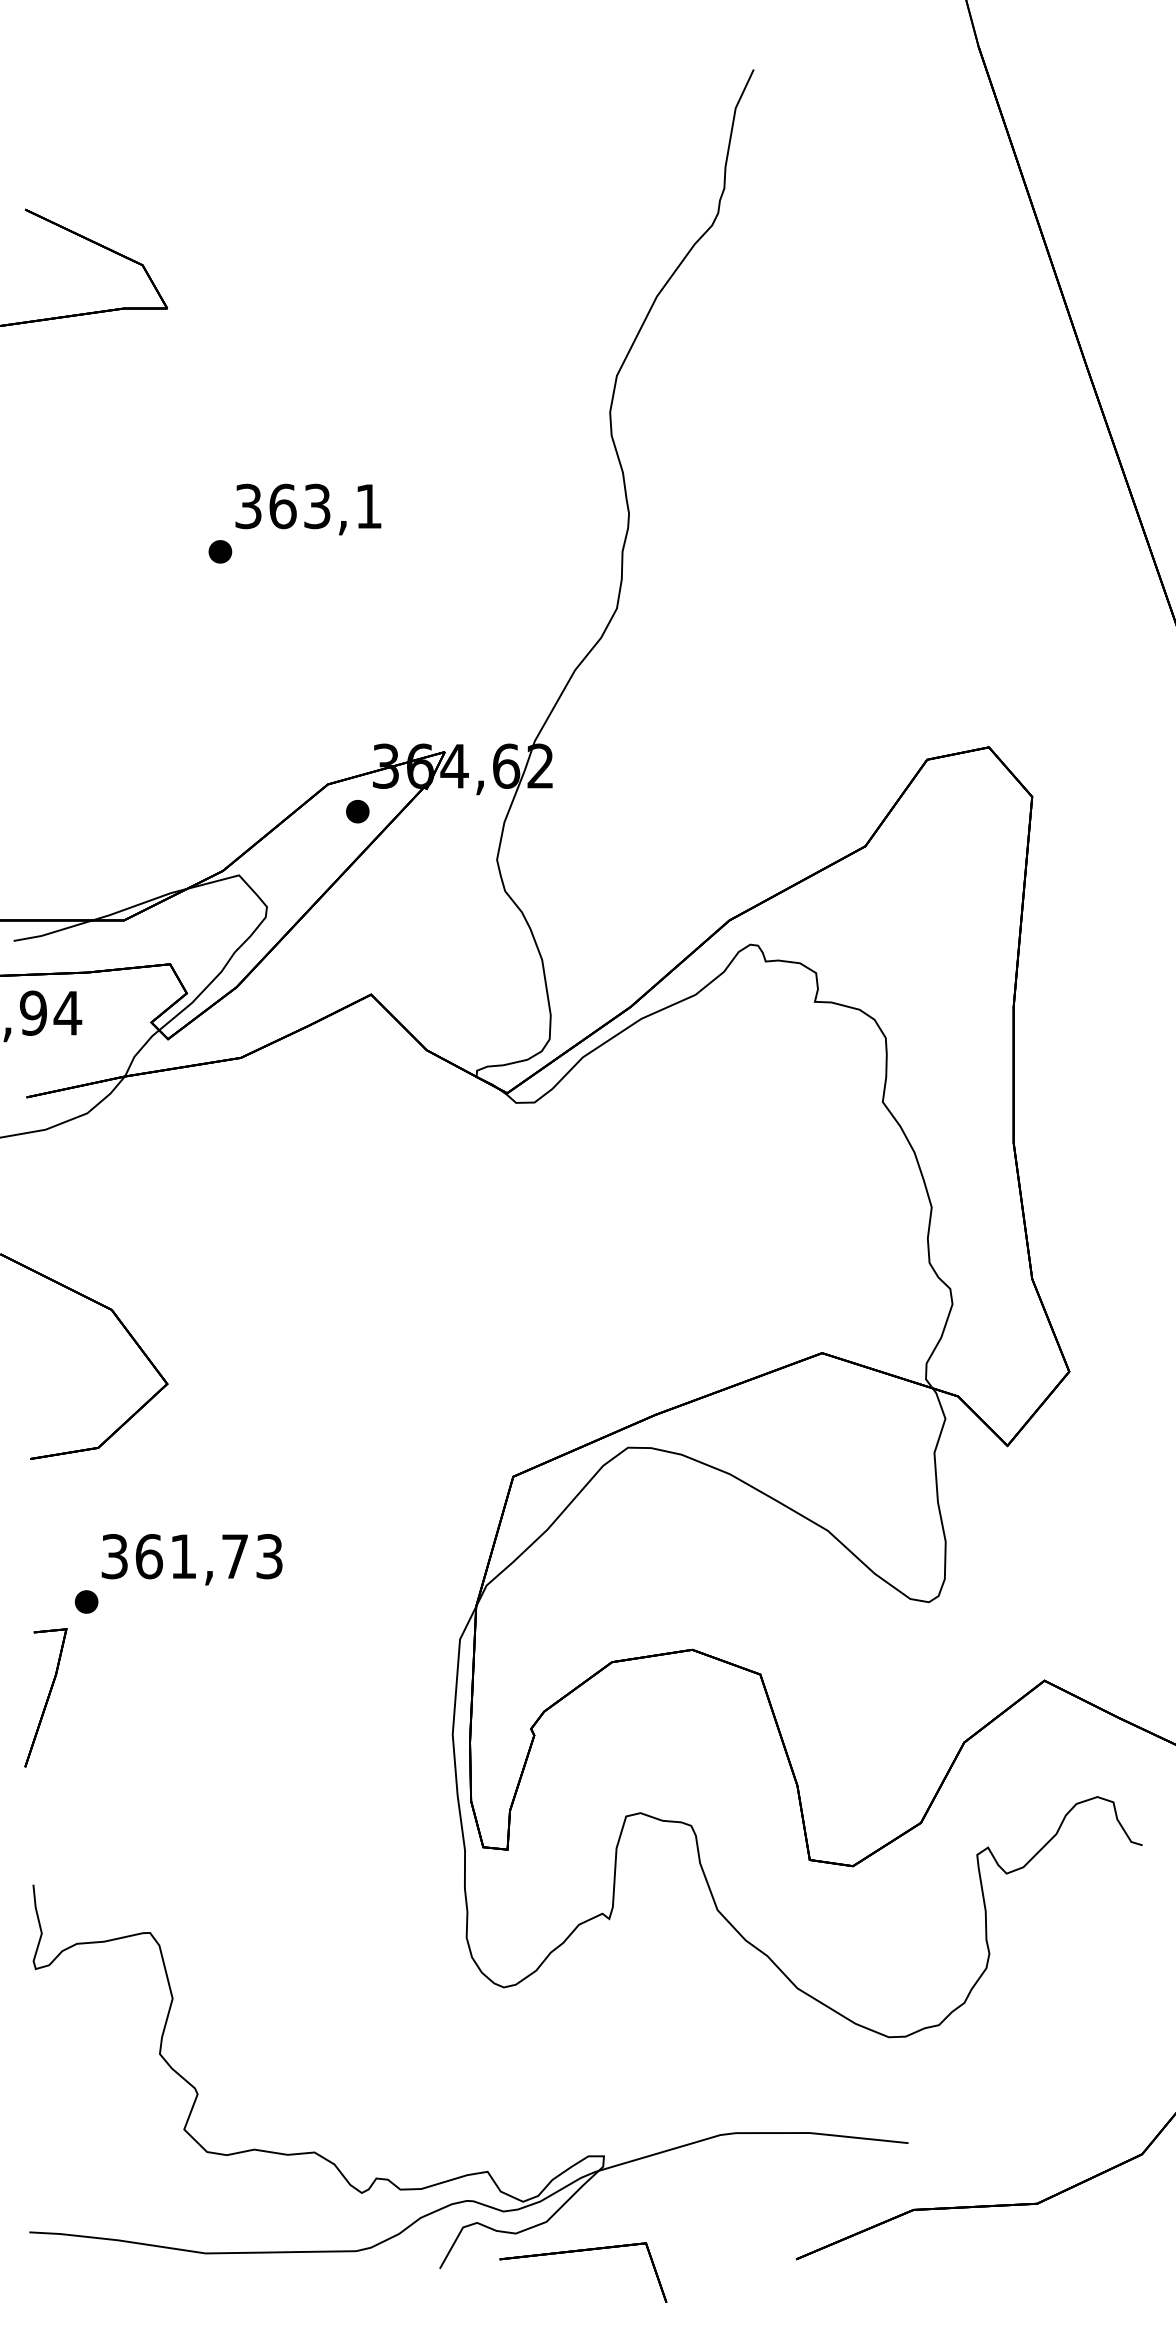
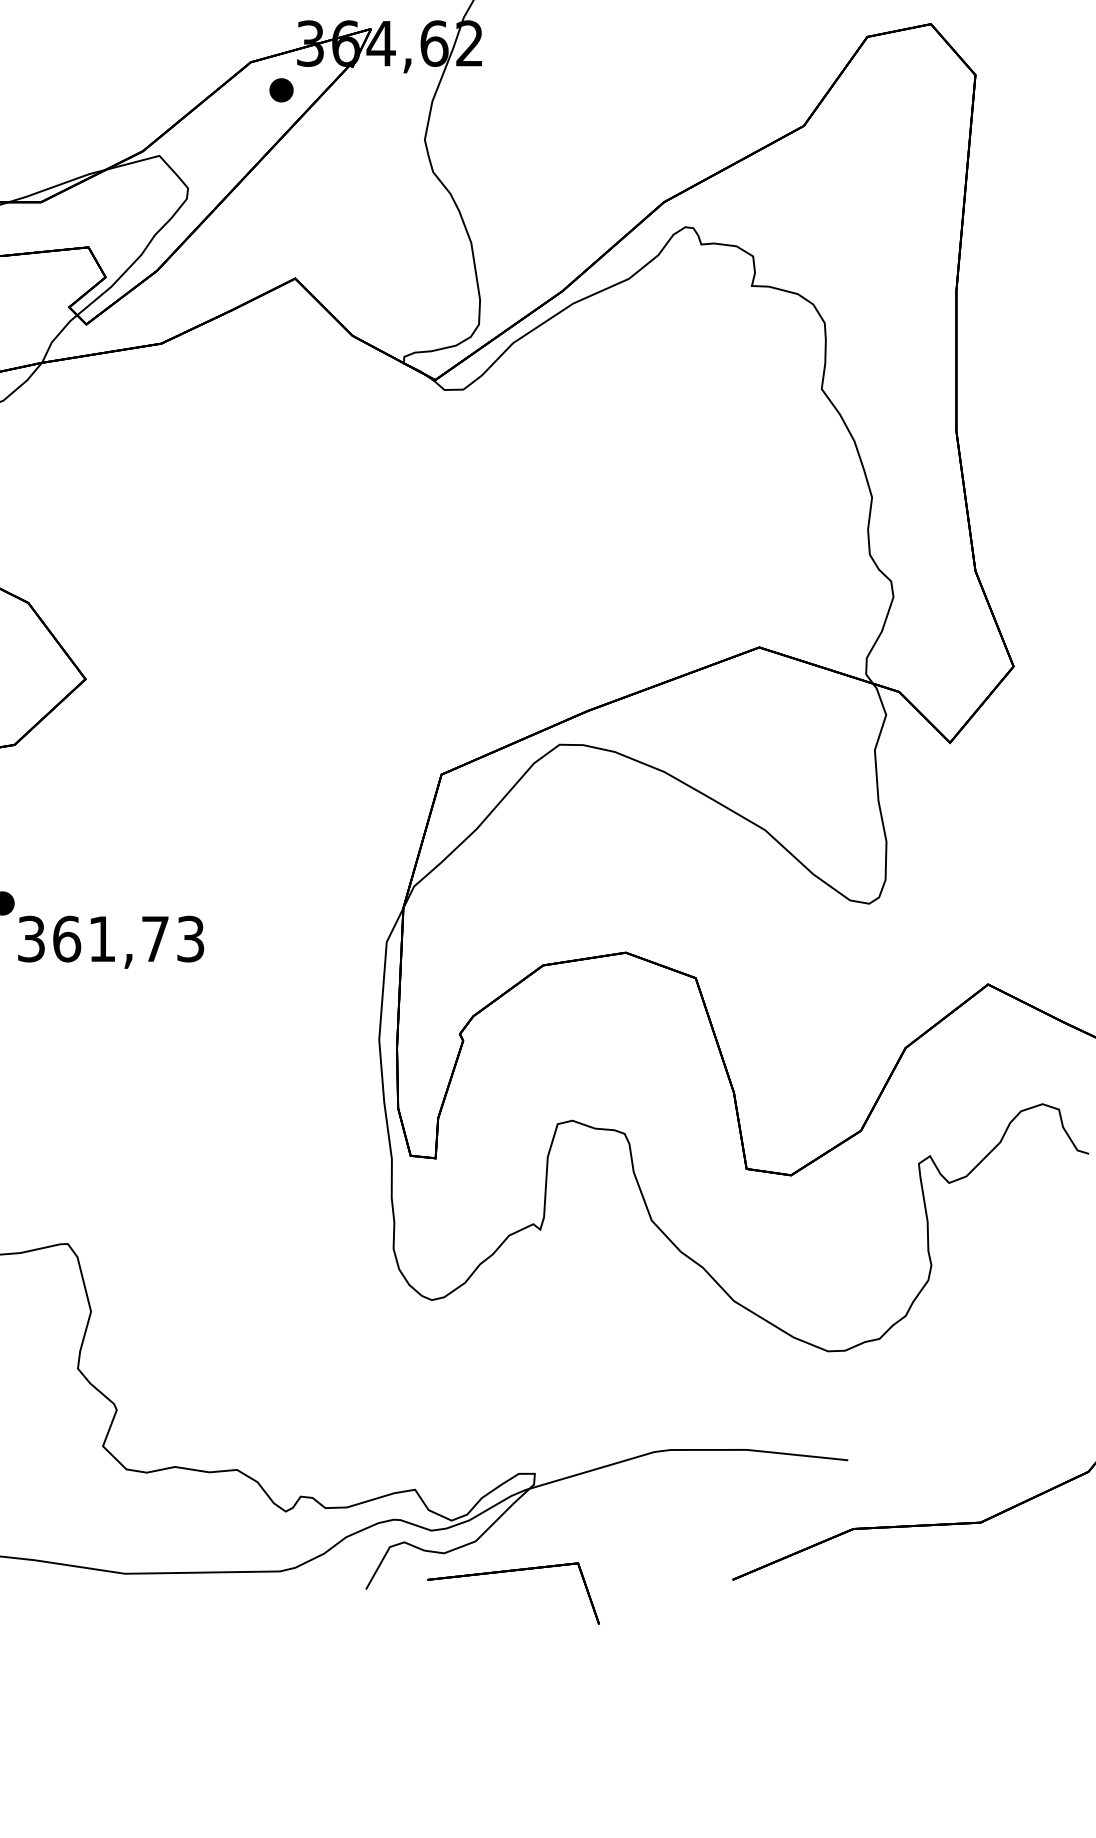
text: (191, 1559) -> (110, 942), moved

